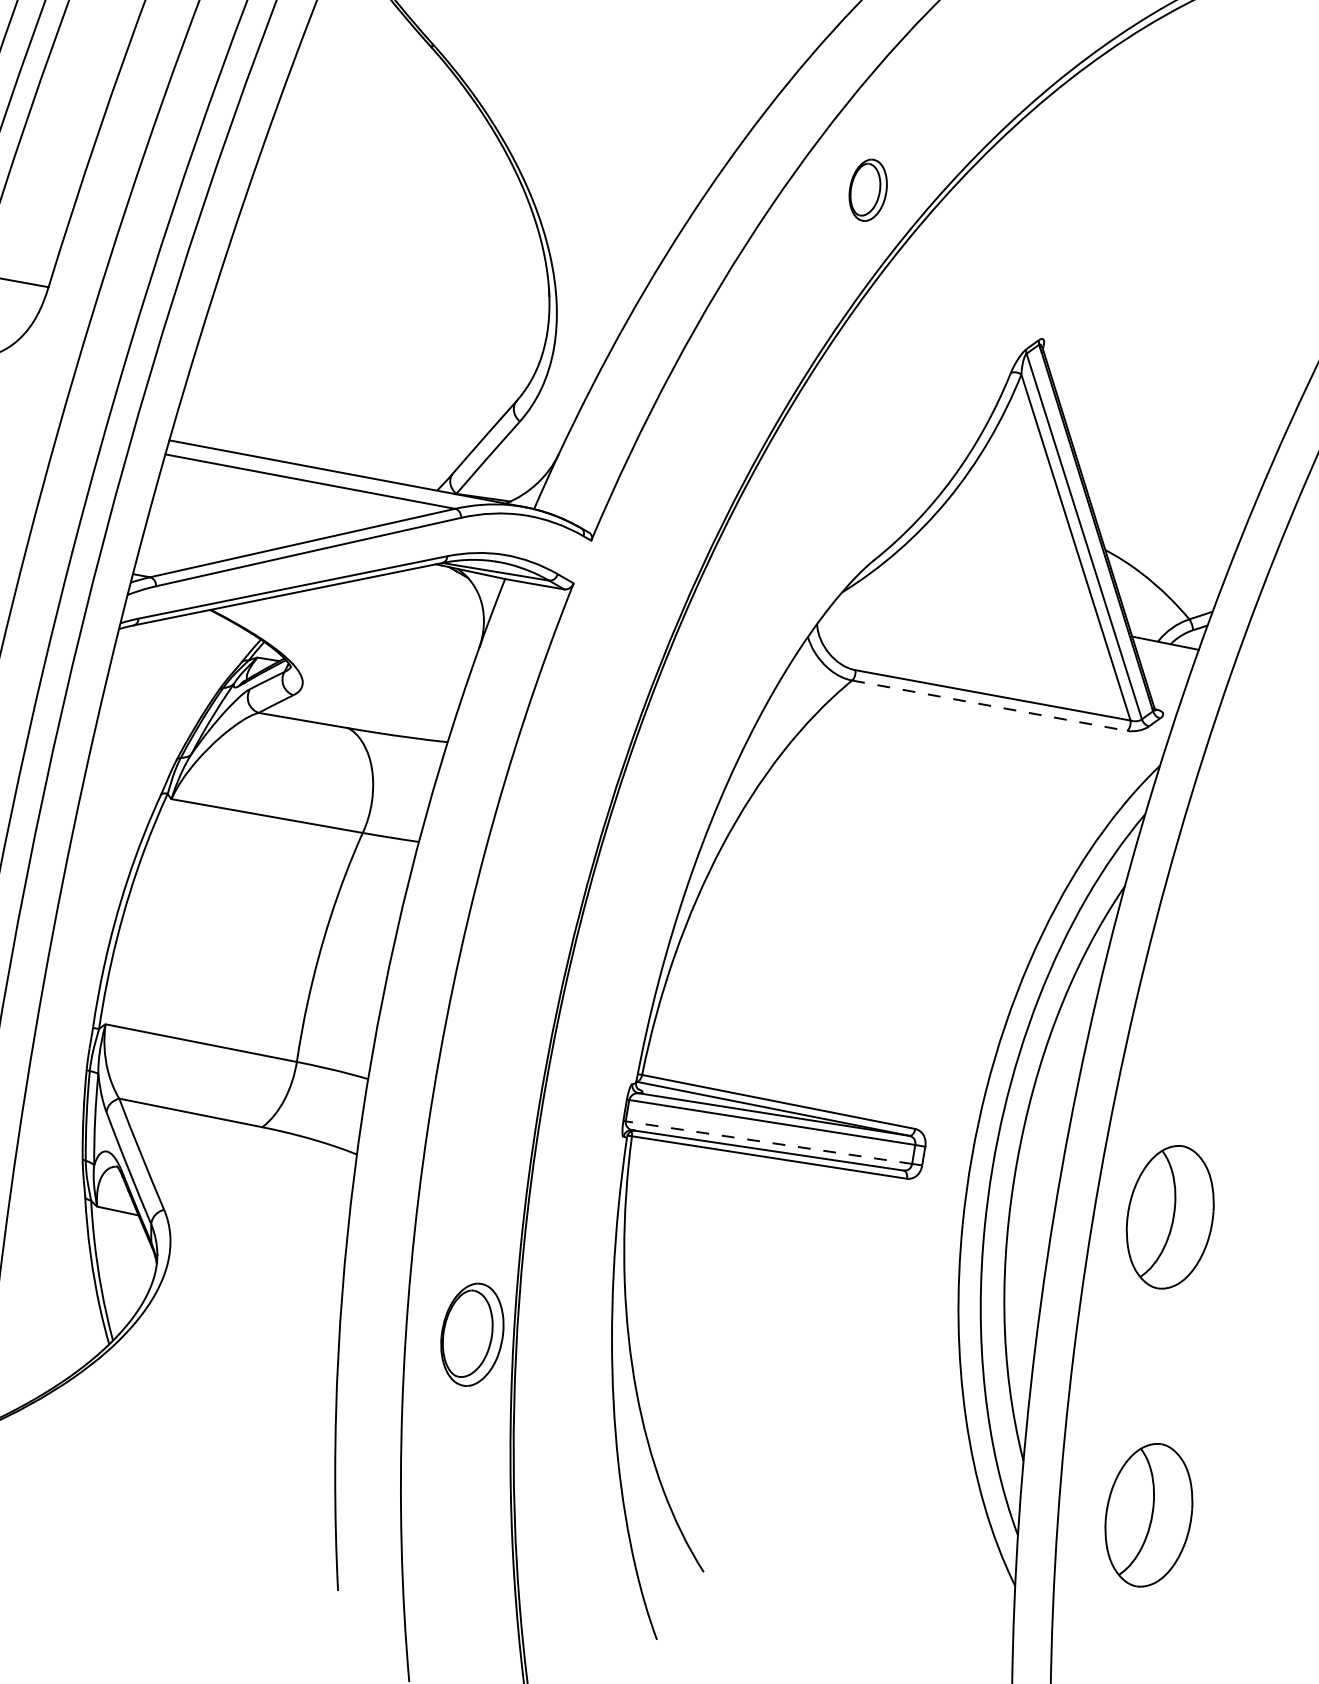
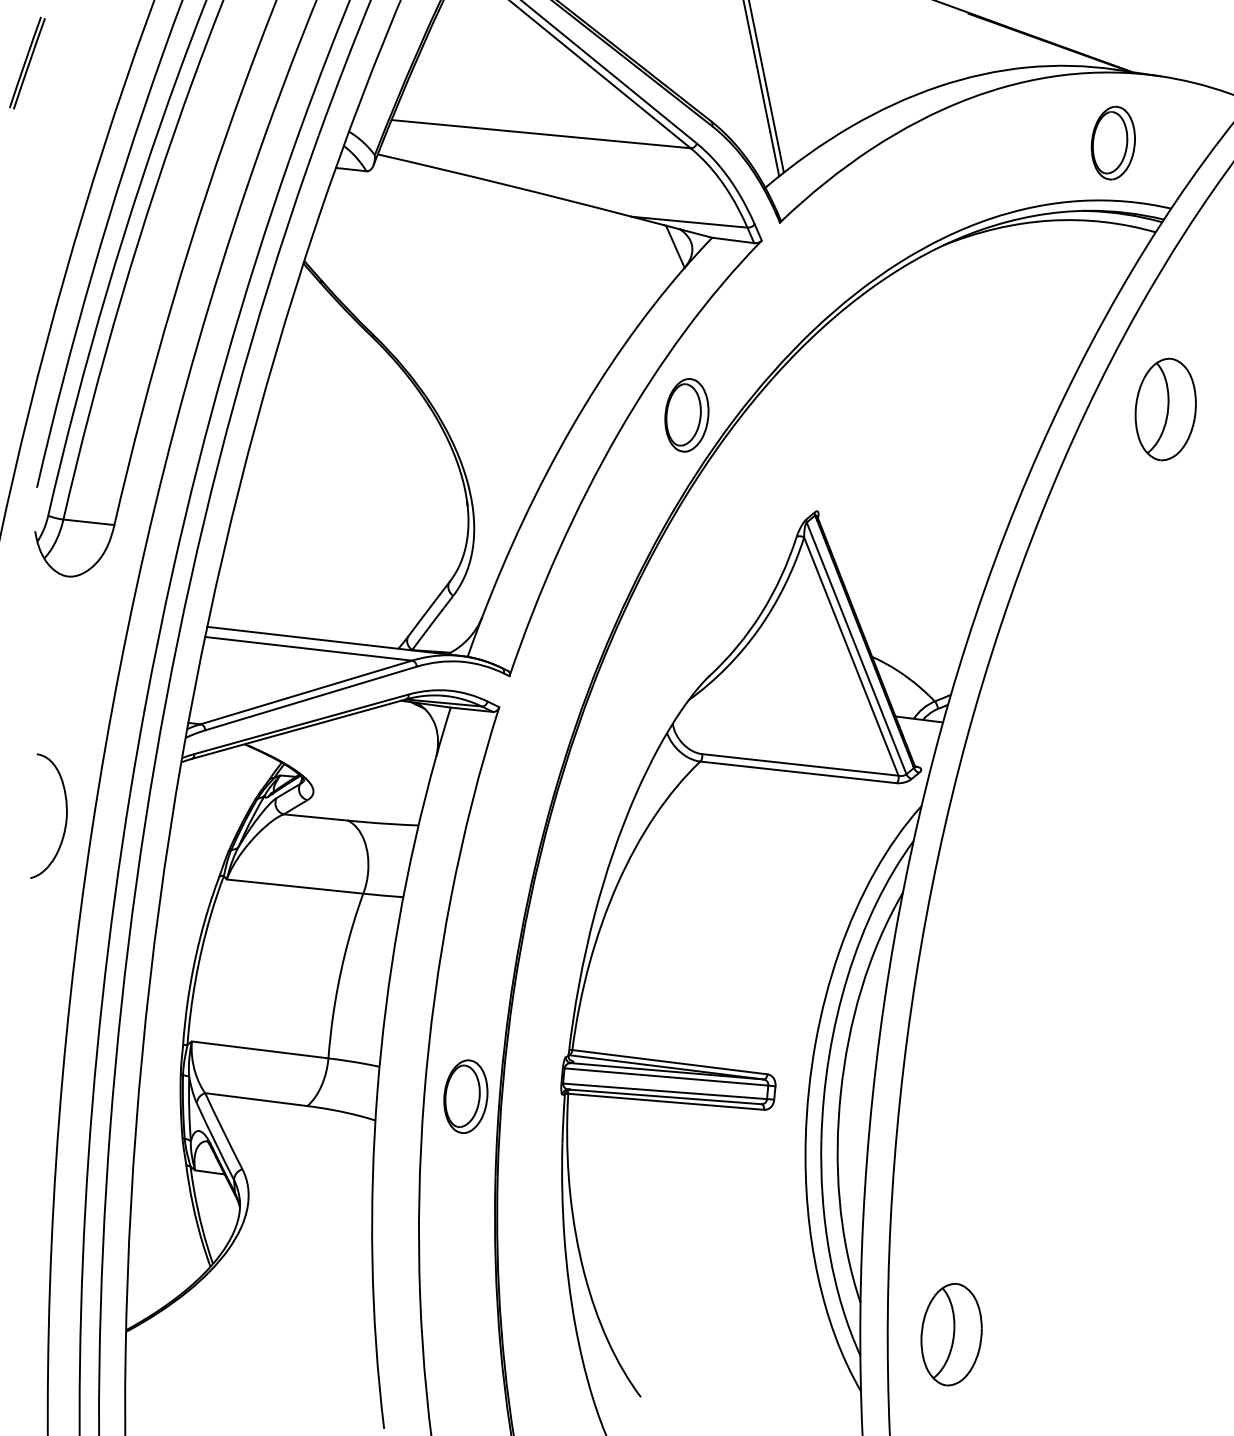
part: (867, 190) -> (686, 415), size x1.67
line: (989, 705) -> (798, 772), dashed -> solid
line: (768, 1142) -> (664, 1091), dashed -> solid
part: (1170, 1217) -> (951, 1123), removed
part: (471, 1334) -> (465, 1096), moved

